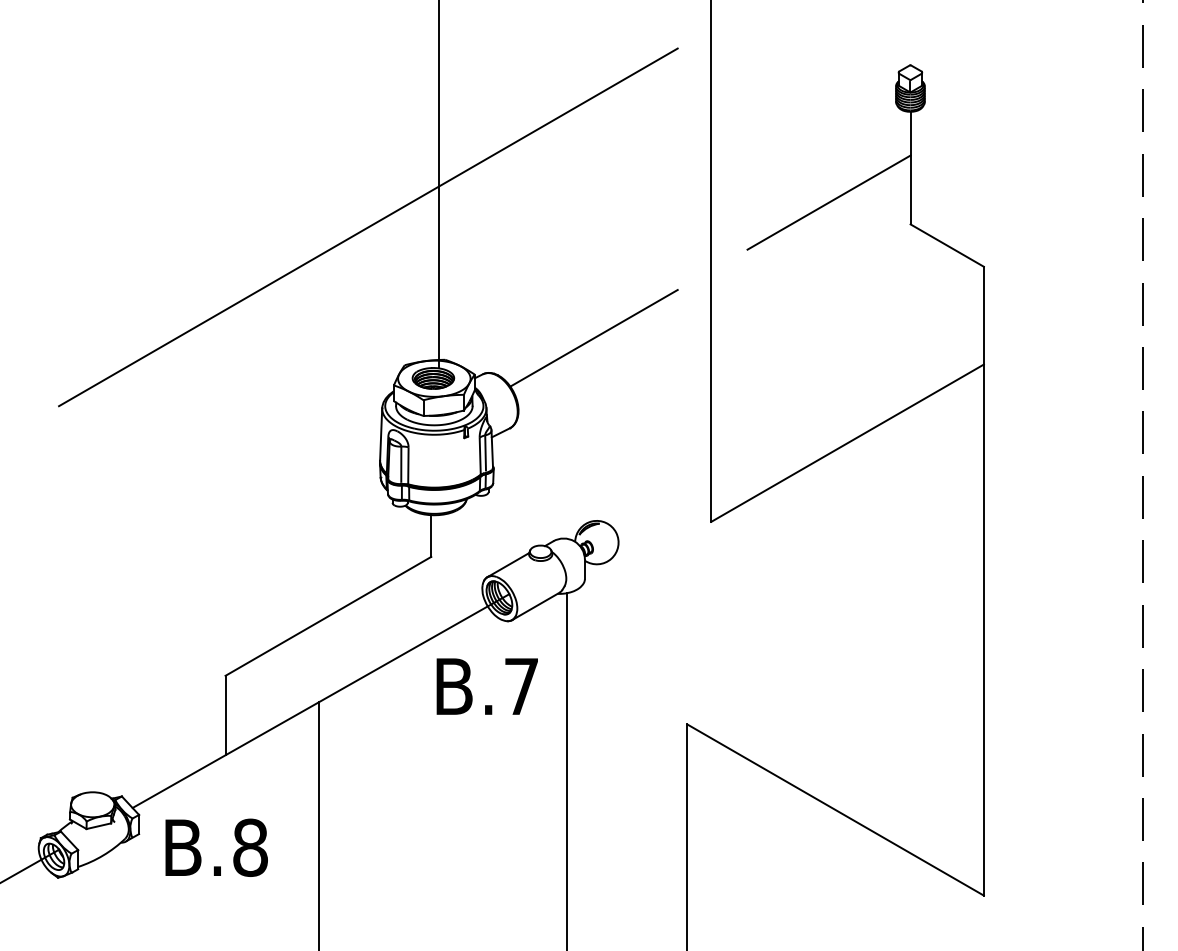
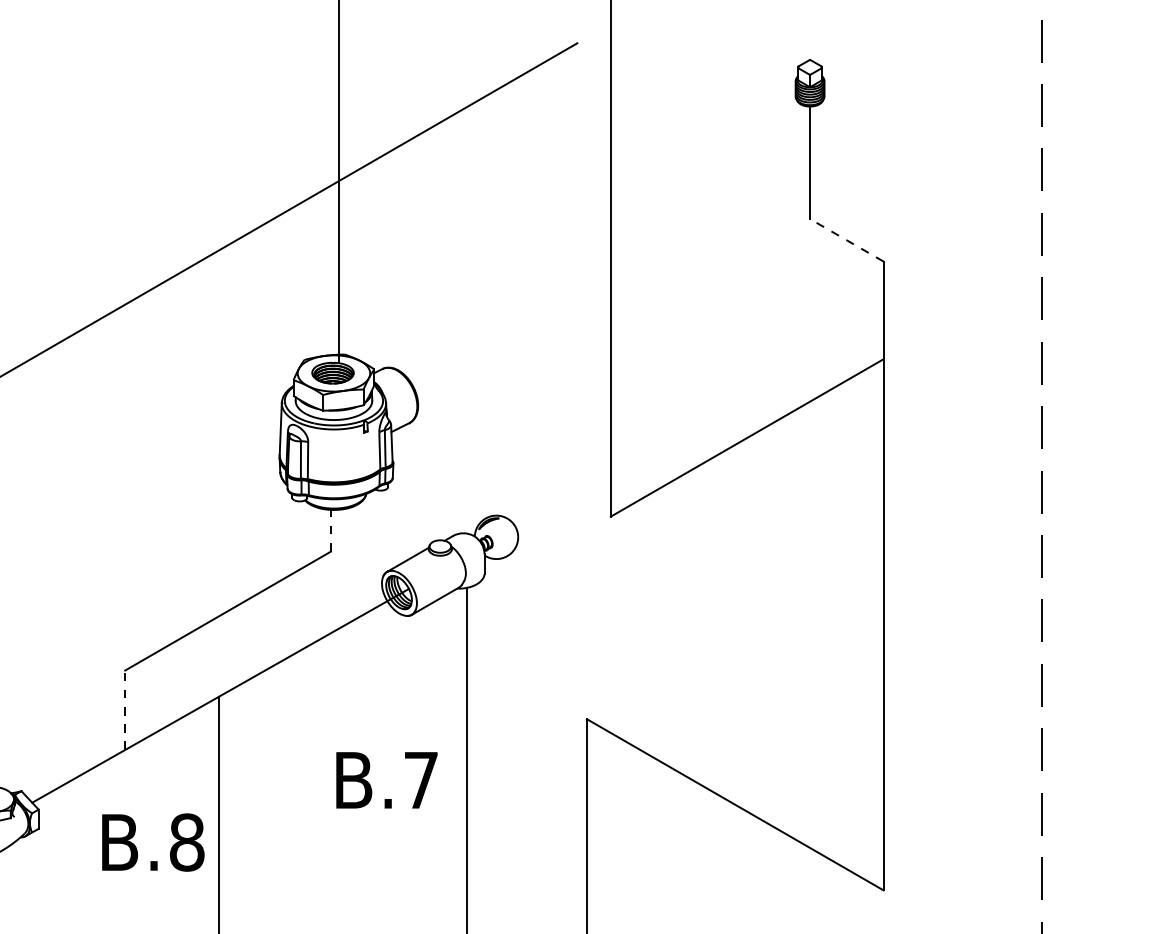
line: (828, 202) -> (728, 197), removed
line: (946, 245) -> (846, 240), solid -> dashed
line: (593, 337) -> (493, 332), removed
line: (431, 536) -> (331, 531), solid -> dashed
text: (486, 686) -> (386, 780), moved
line: (225, 715) -> (125, 710), solid -> dashed
text: (216, 847) -> (153, 842), moved

